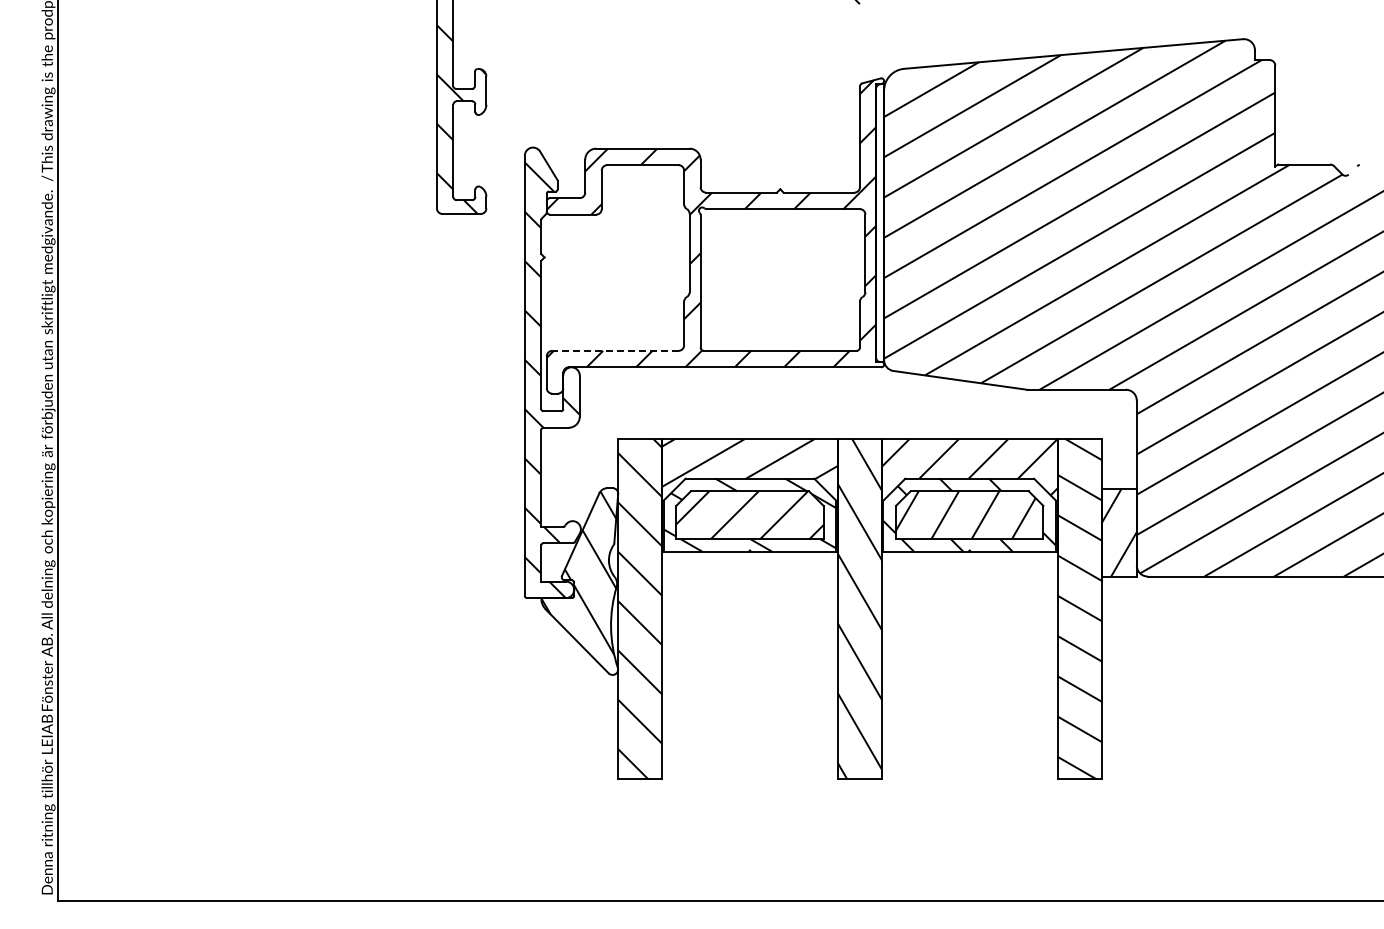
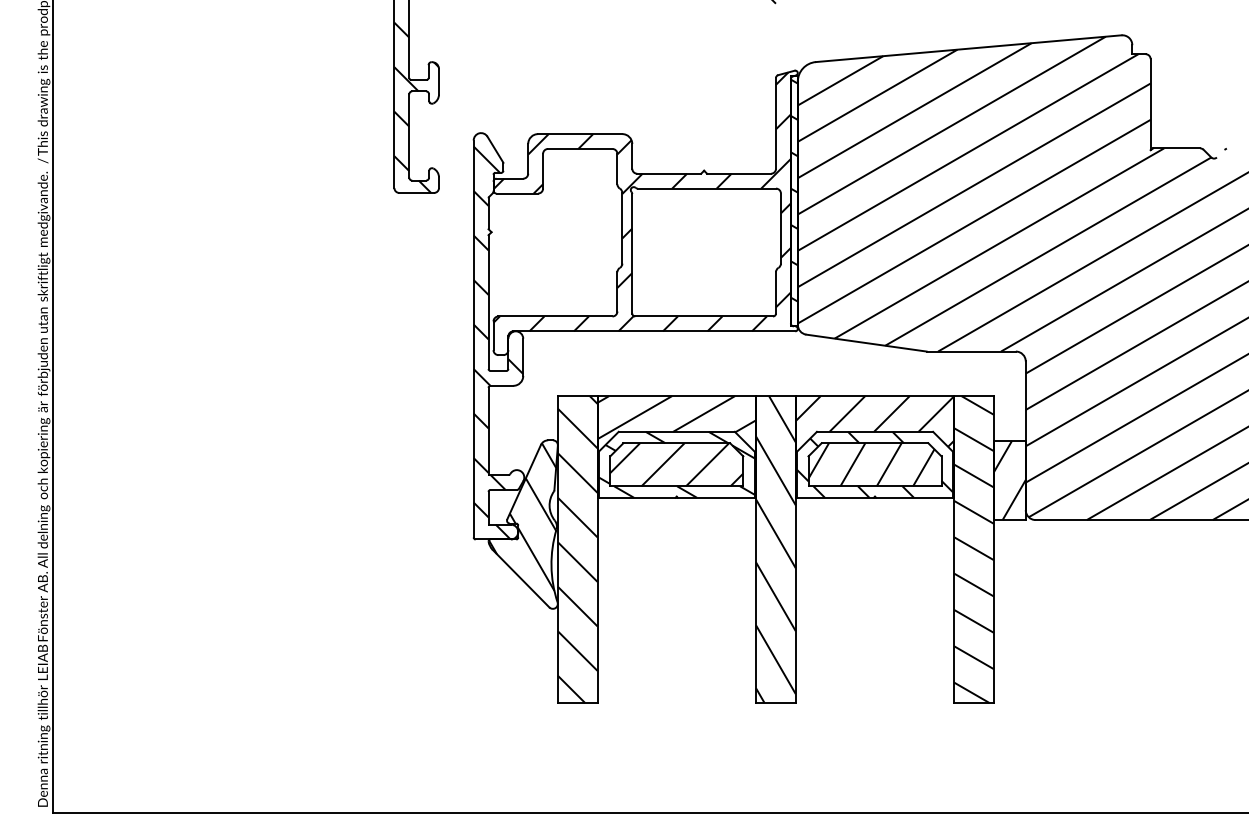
hatch: (880, 211) -> (794, 190), added
line: (614, 350) -> (554, 316), dashed -> solid

